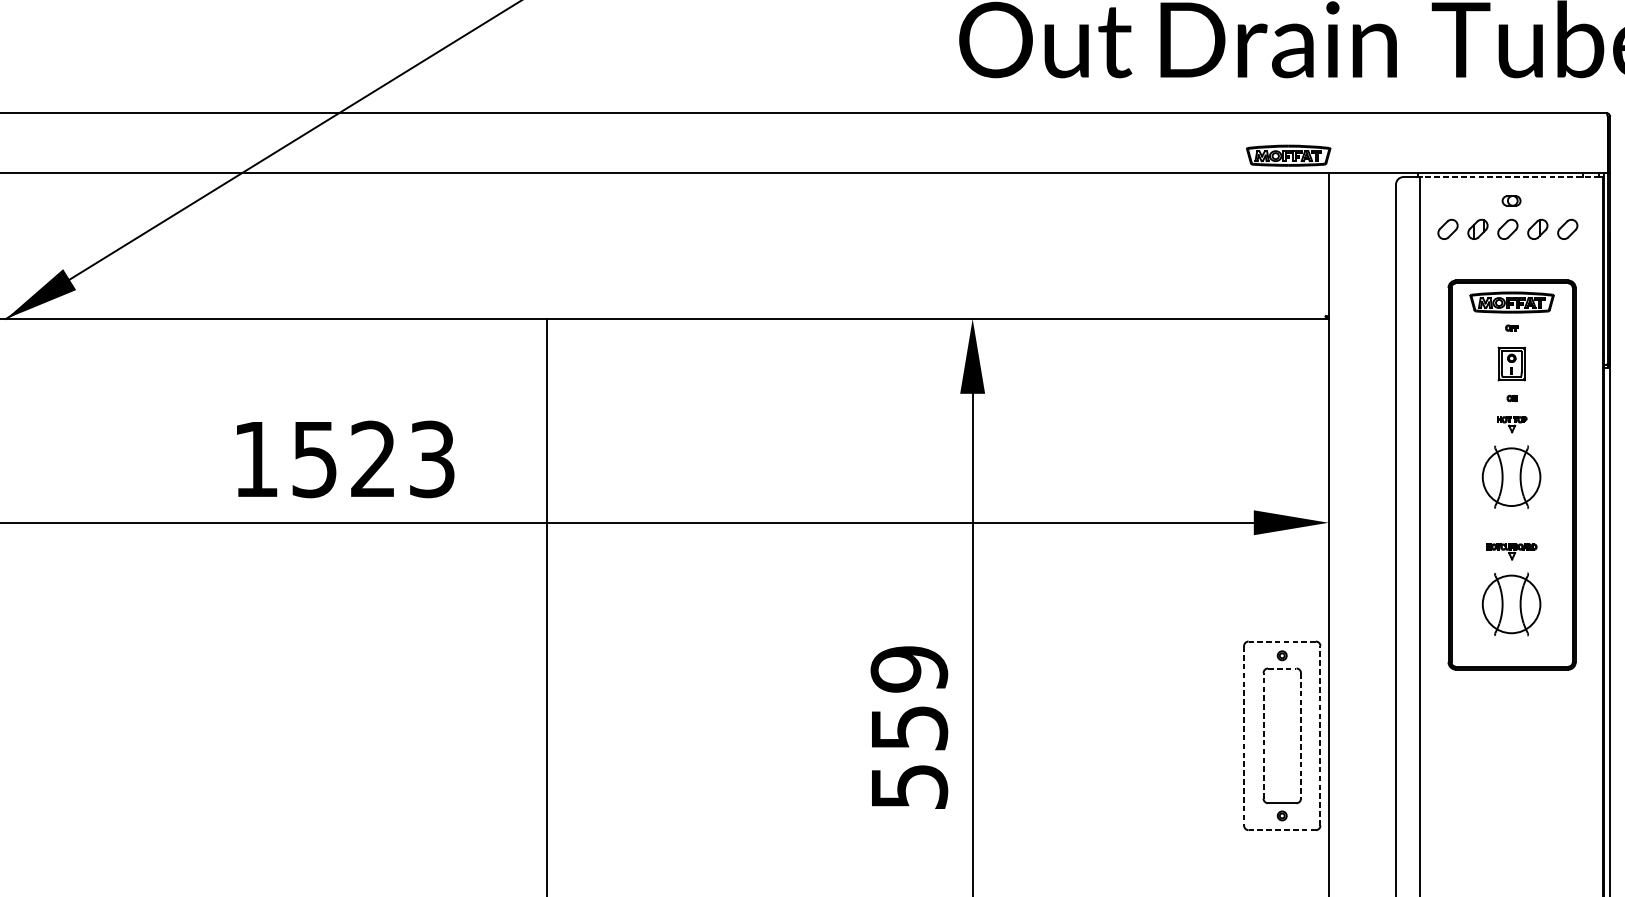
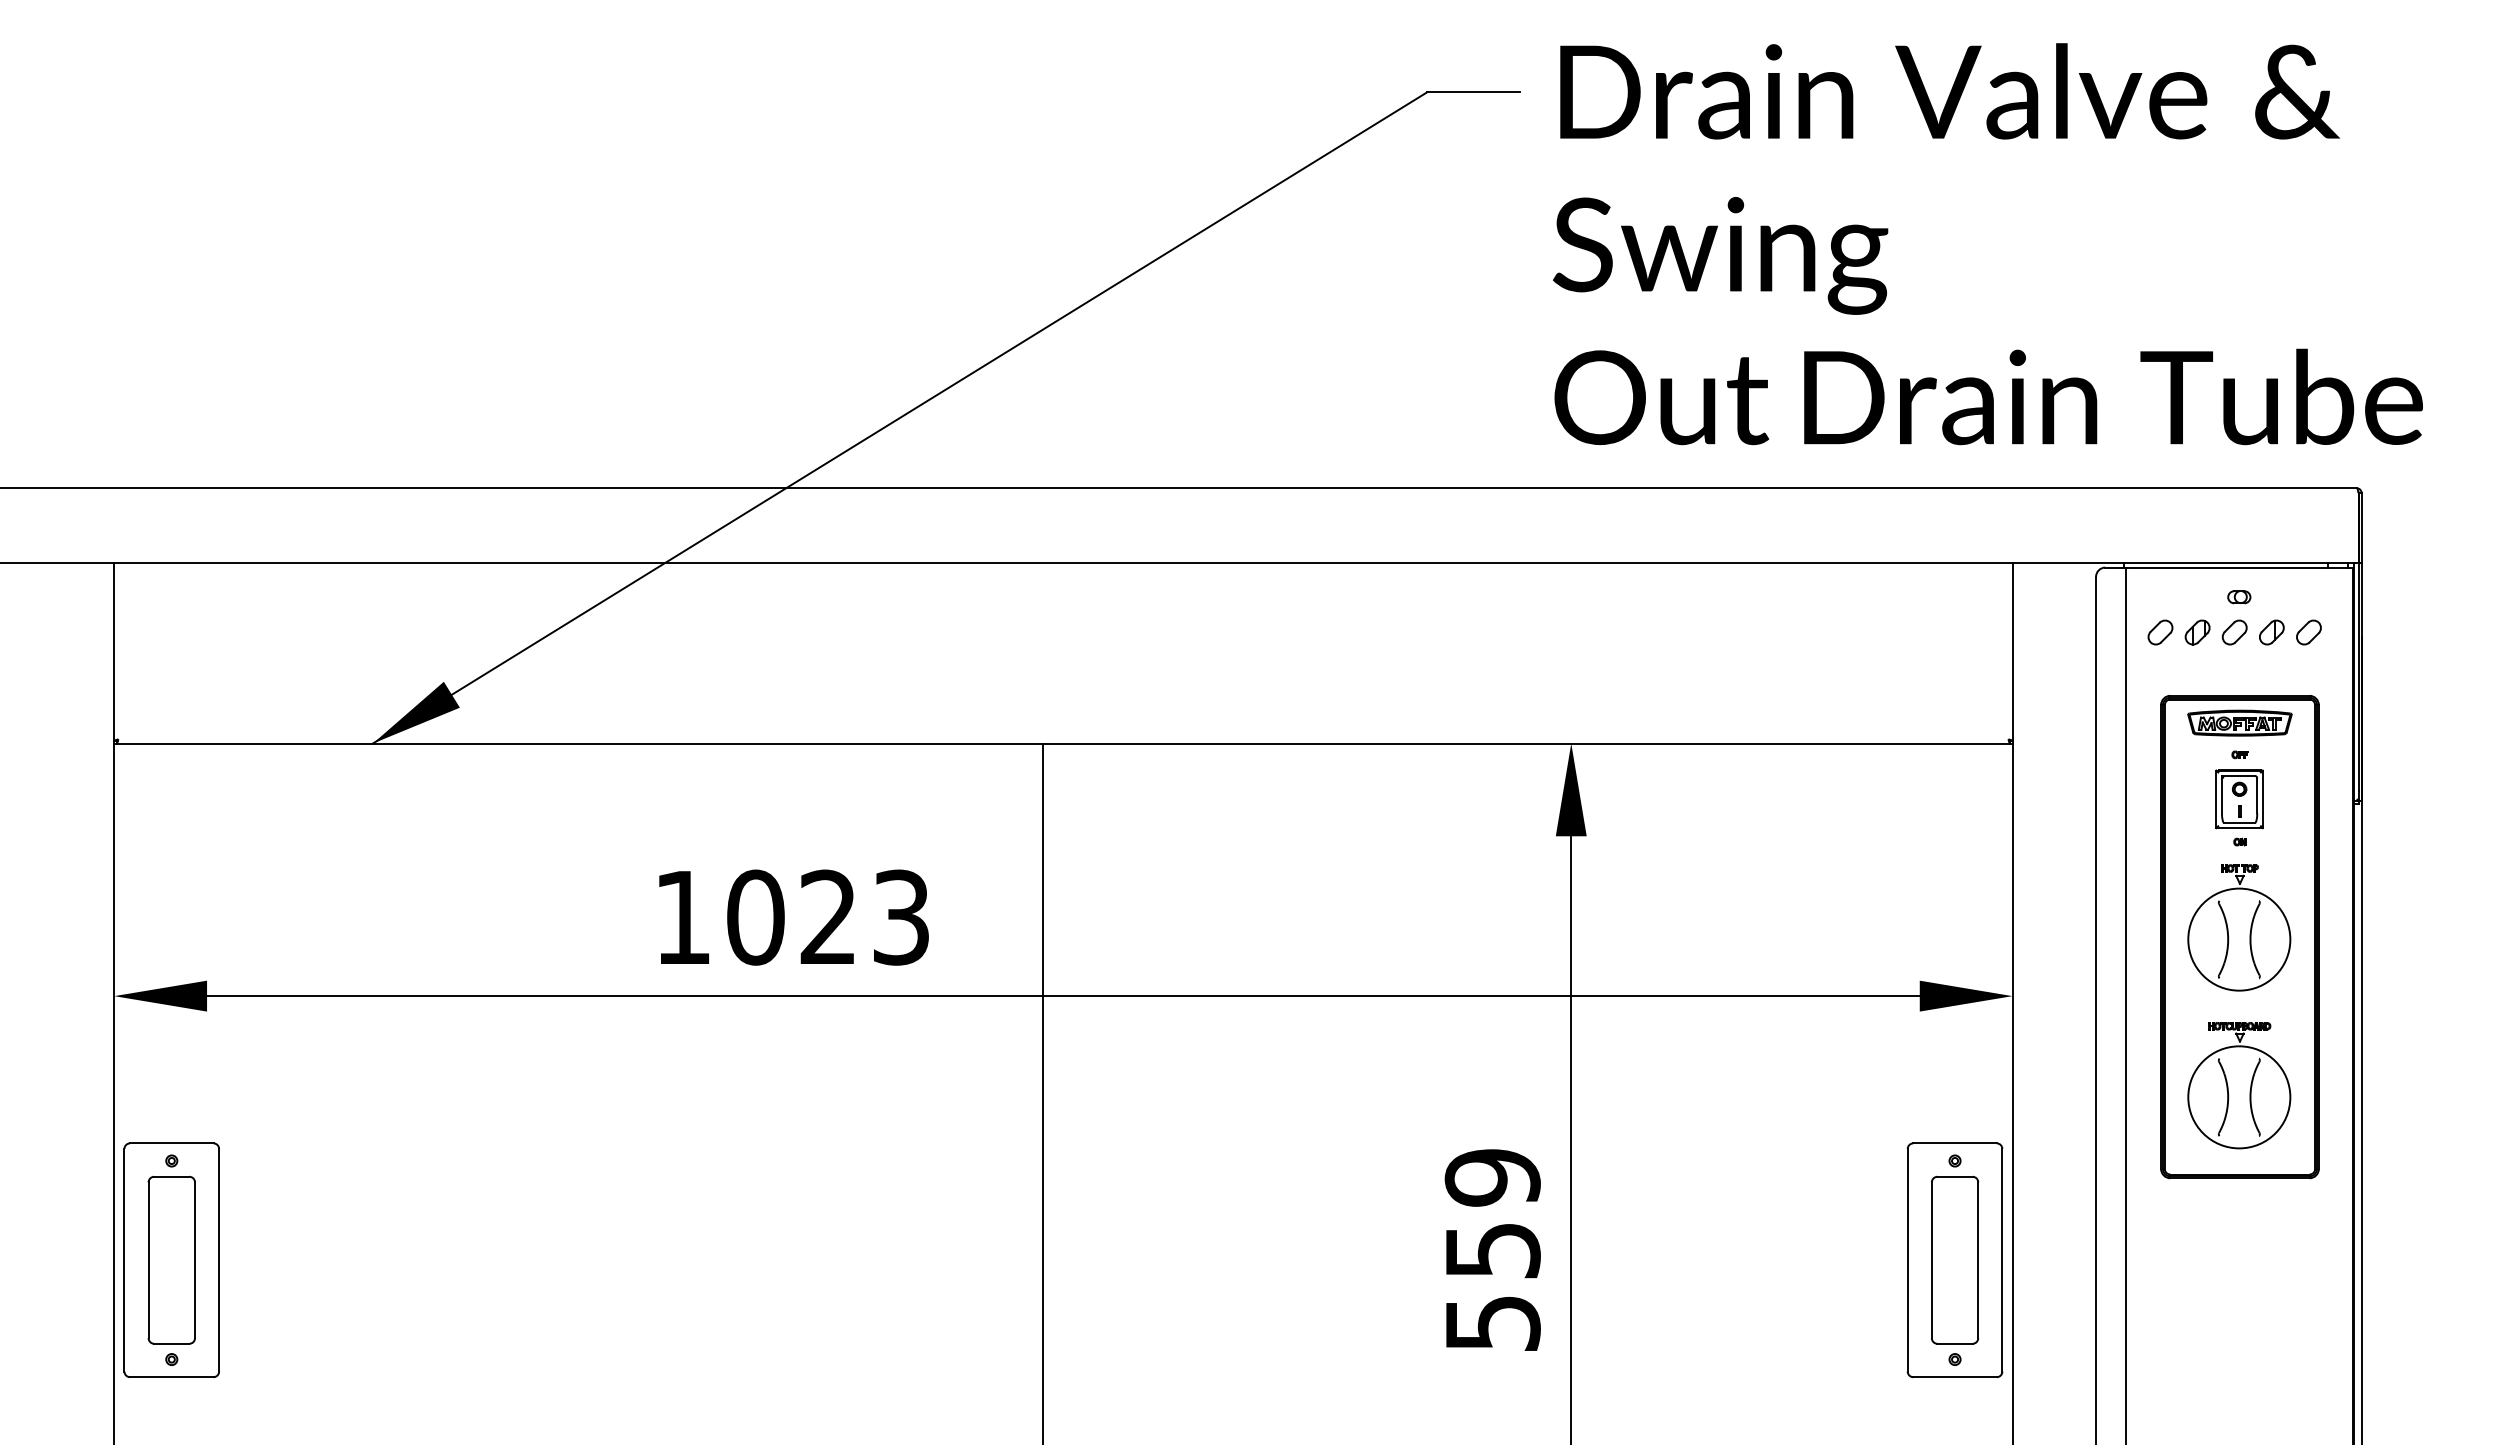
part: (1288, 155) -> (1962, 540), removed
line: (1510, 176) -> (2237, 567), dashed -> solid
part: (1511, 364) -> (2239, 799), size x1.43
text: (314, 459) -> (755, 917), 1523 -> 1023
circle: (1511, 477) -> (2239, 939), size x1.43
circle: (1511, 604) -> (2239, 1097), size x1.43
line: (1282, 641) -> (1955, 1143), dashed -> solid
line: (1282, 668) -> (1955, 1176), dashed -> solid
line: (1320, 735) -> (2002, 1259), dashed -> solid
line: (1243, 736) -> (1907, 1260), dashed -> solid
line: (1263, 736) -> (1931, 1260), dashed -> solid
line: (1301, 736) -> (1978, 1260), dashed -> solid
line: (1282, 830) -> (1955, 1377), dashed -> solid

